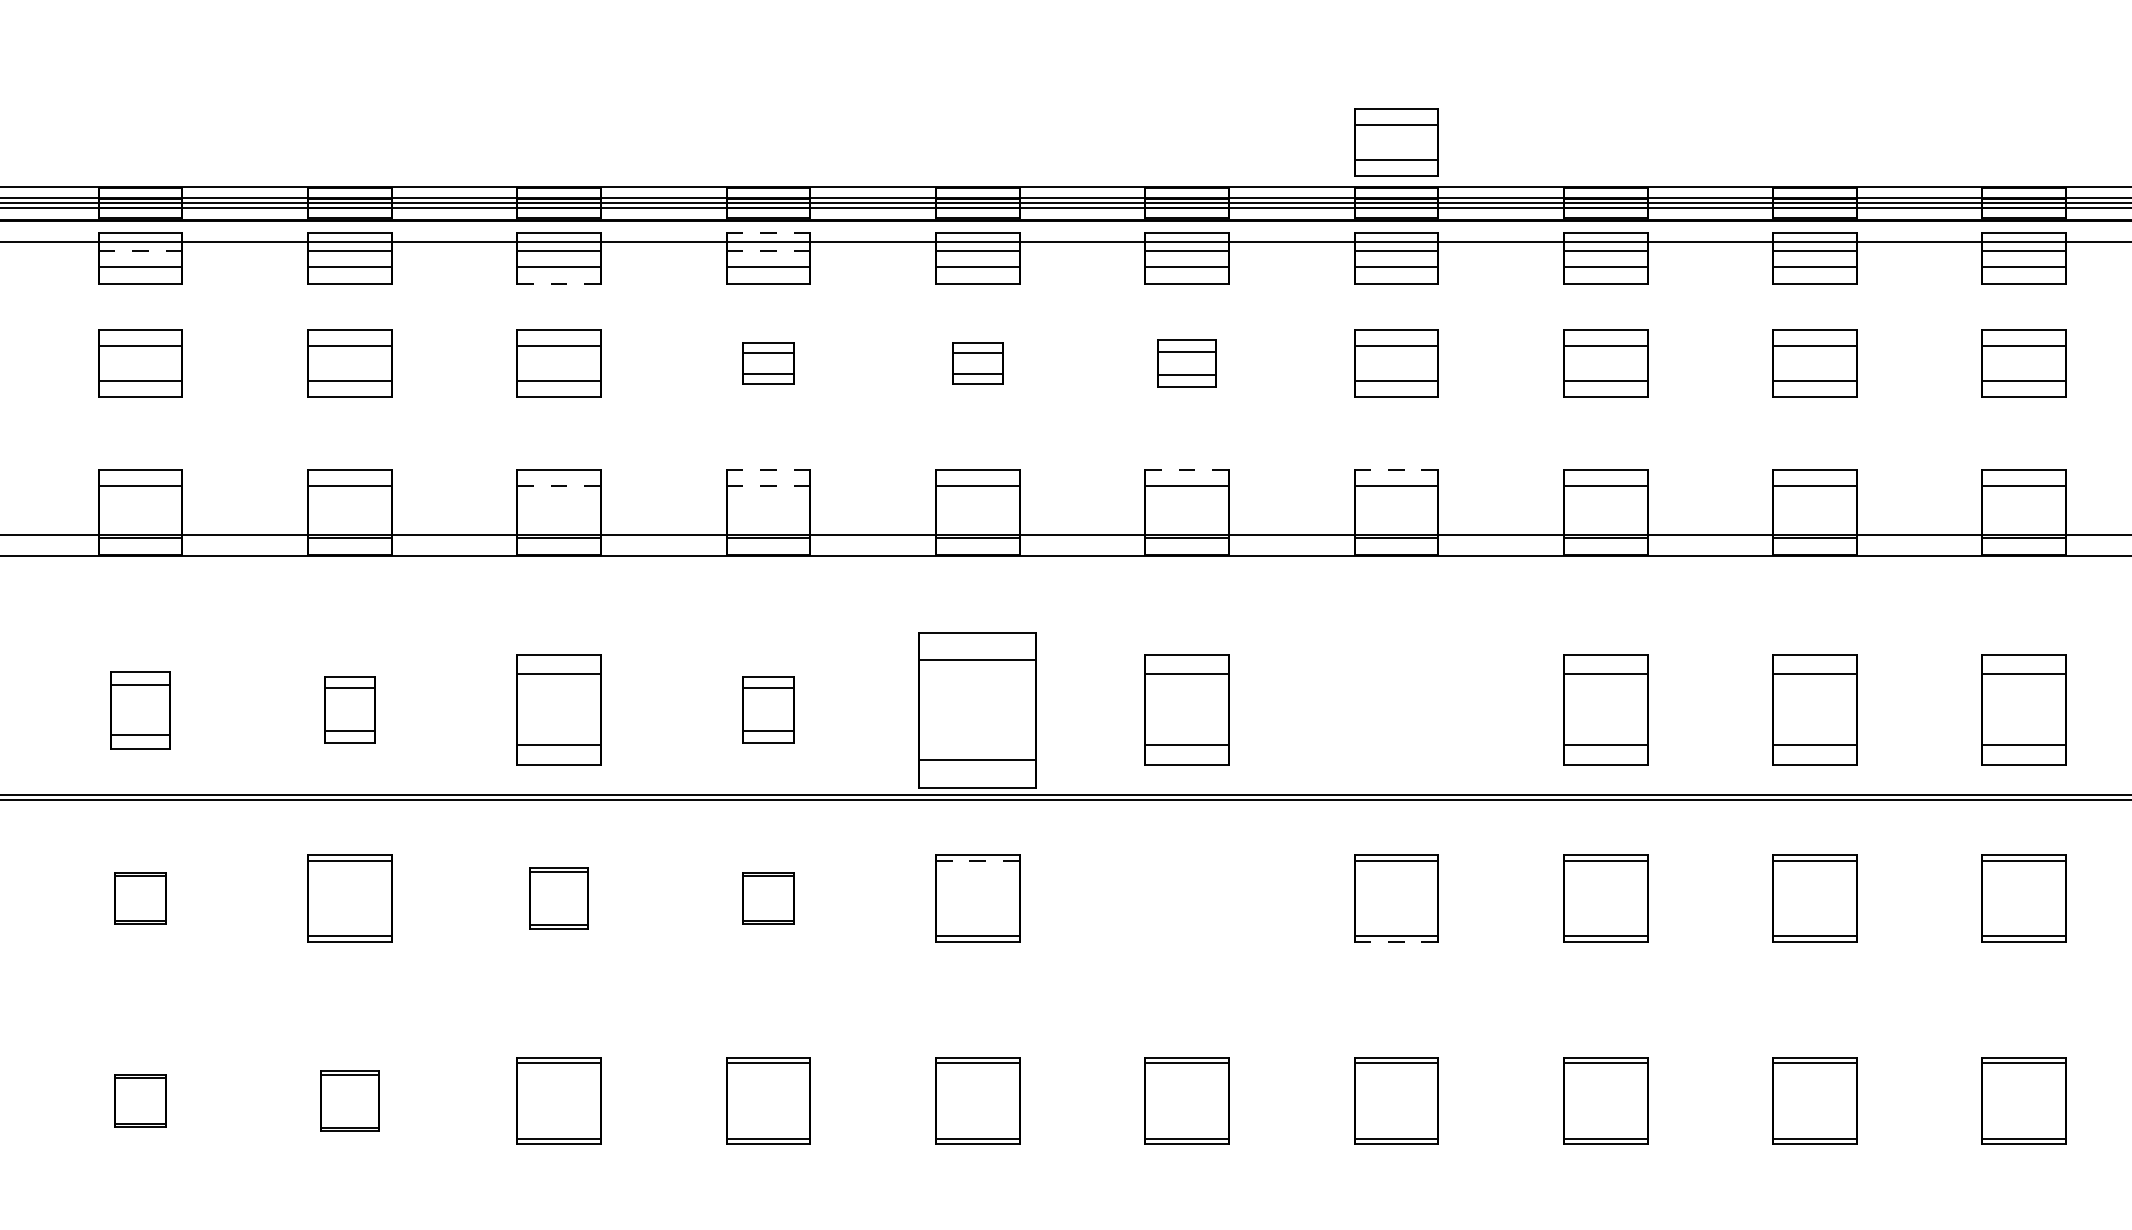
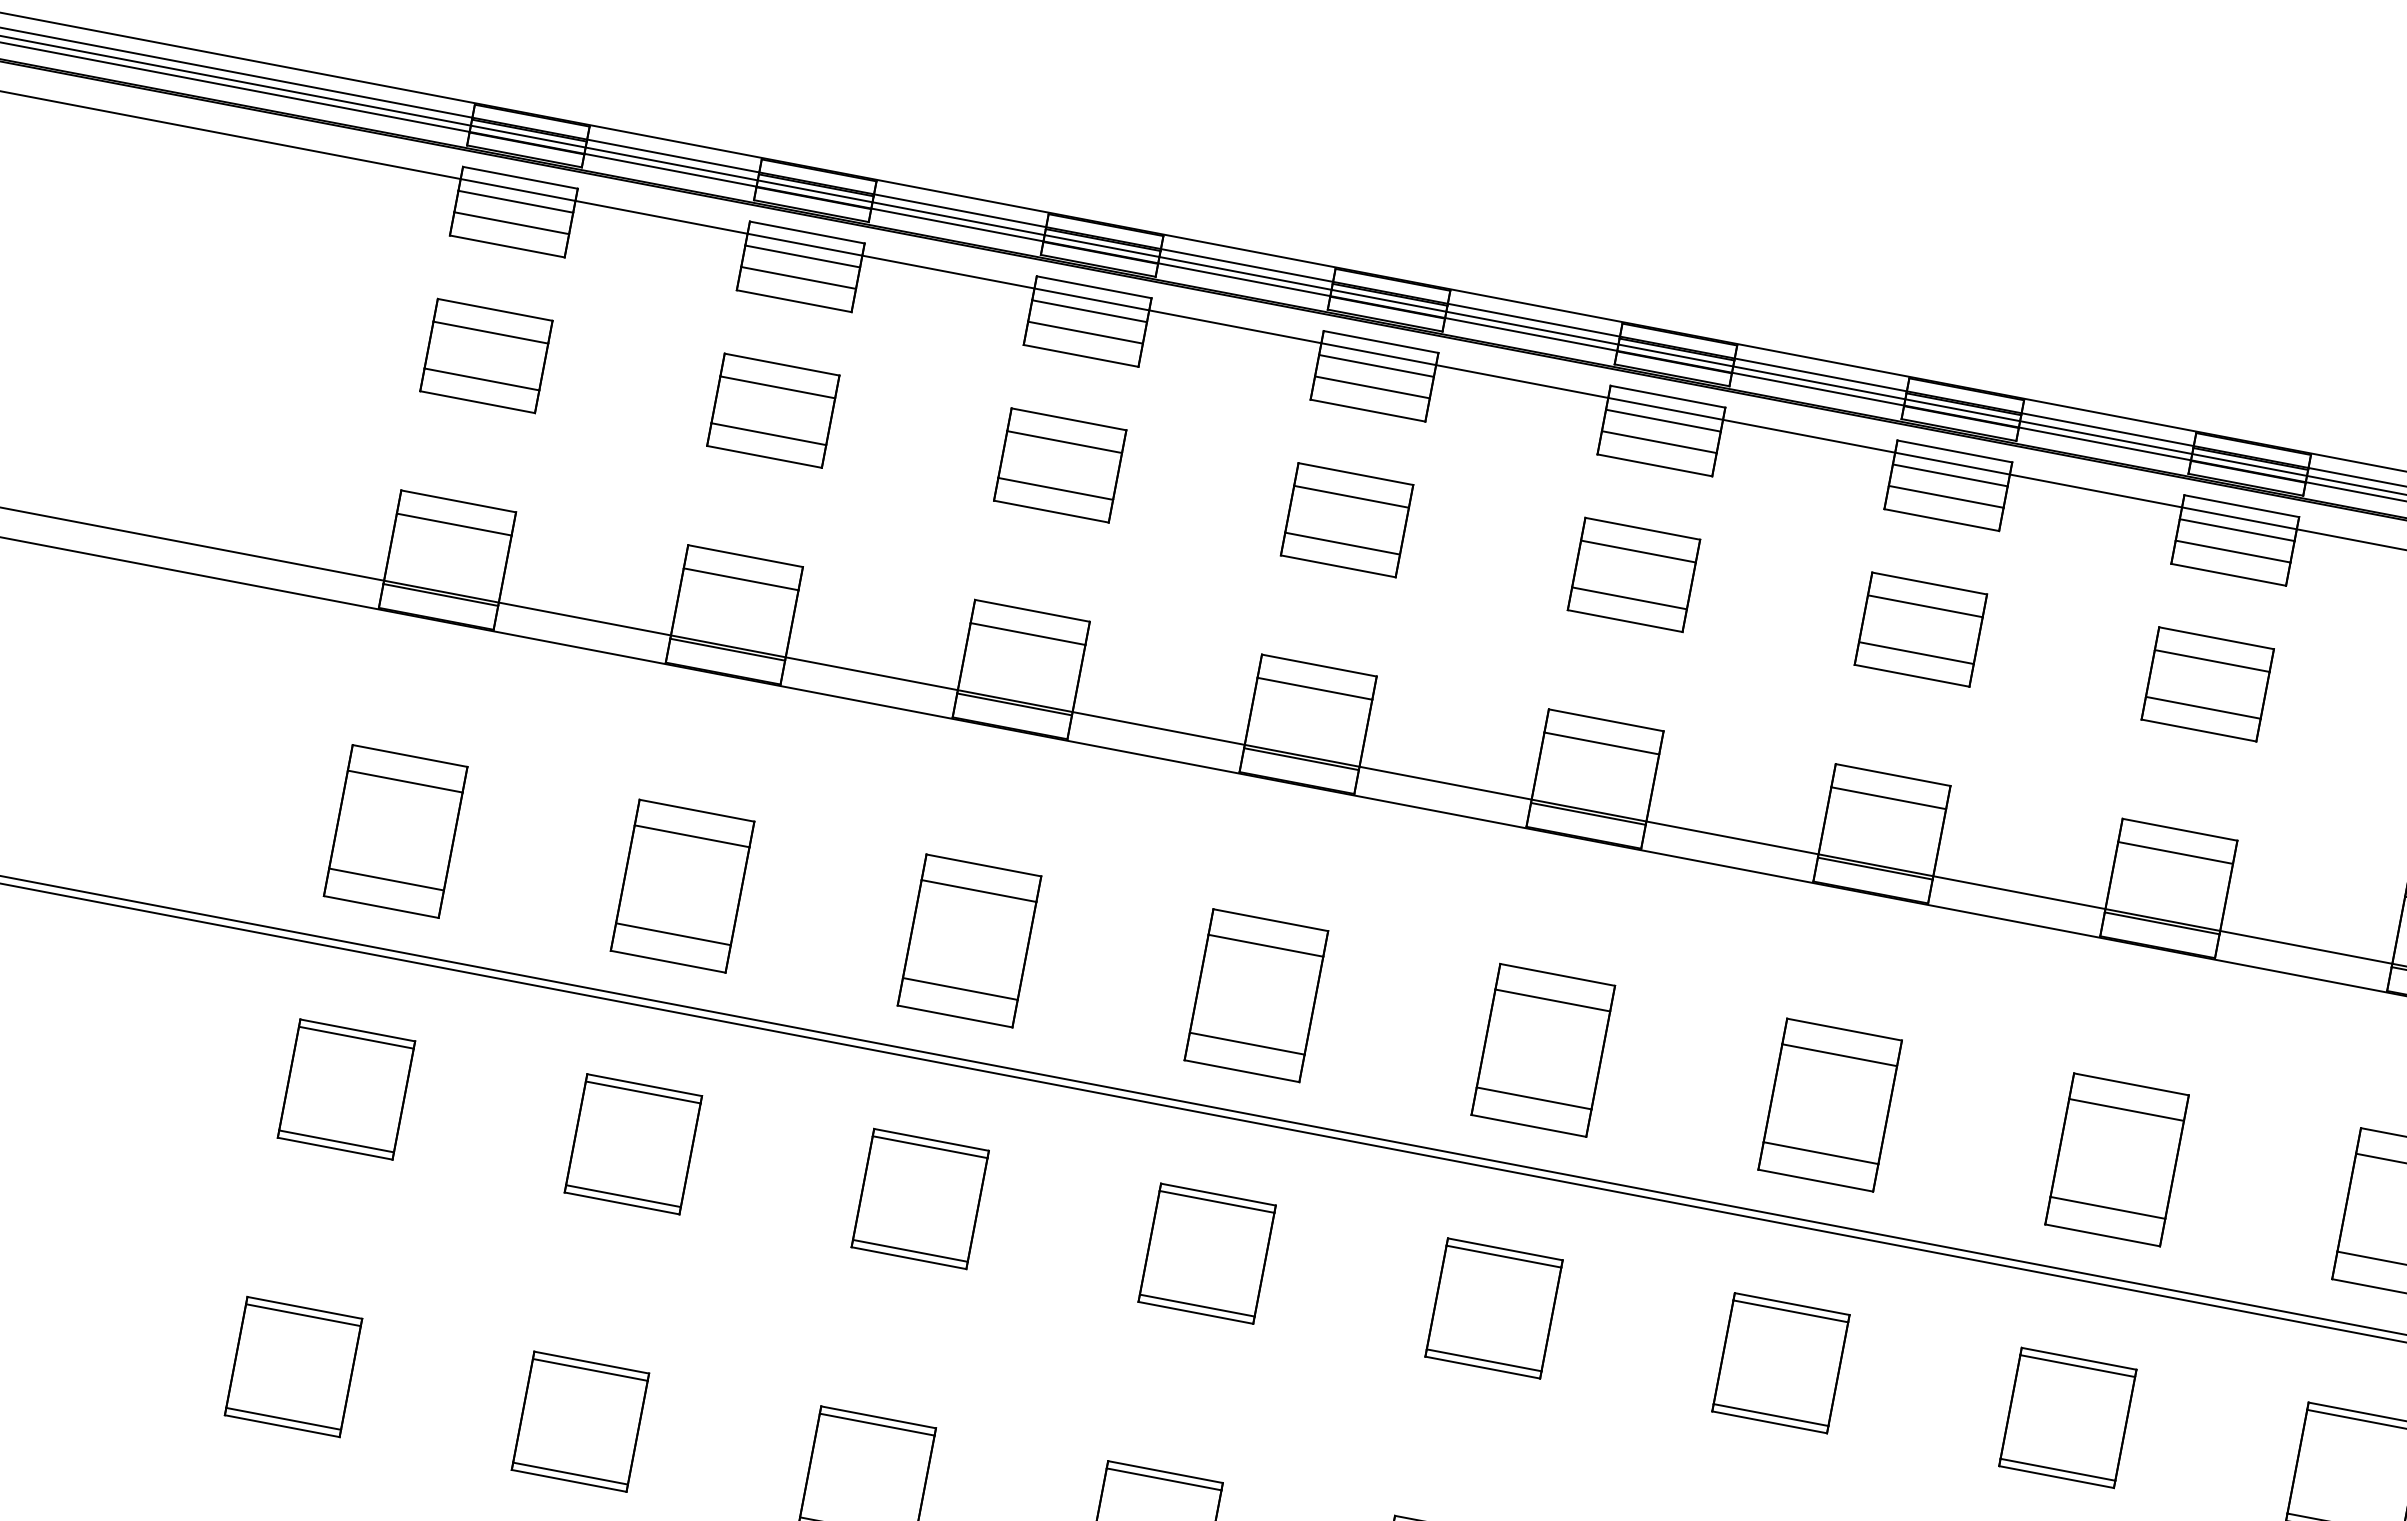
part: (1396, 142) -> (2265, 381), removed
line: (768, 233) -> (1381, 342), dashed -> solid
line: (140, 250) -> (516, 201), dashed -> solid
line: (768, 250) -> (1376, 365), dashed -> solid
line: (559, 283) -> (1081, 356), dashed -> solid
part: (768, 363) -> (1347, 520), size x1.67
part: (977, 363) -> (1633, 574), size x1.67
part: (1186, 363) -> (1920, 629), size x1.43
line: (768, 469) -> (1319, 665), dashed -> solid
line: (1187, 469) -> (1893, 775), dashed -> solid
line: (1396, 469) -> (2180, 829), dashed -> solid
line: (559, 486) -> (1028, 634), dashed -> solid
line: (768, 486) -> (1315, 688), dashed -> solid
part: (140, 709) -> (396, 830), size x1.43
part: (349, 709) -> (682, 884), size x1.67
part: (768, 709) -> (1256, 994), size x1.67
part: (977, 709) -> (1543, 1049), size x0.71
part: (1396, 709) -> (2117, 1158), added
line: (977, 860) -> (1503, 1256), dashed -> solid
part: (140, 898) -> (346, 1089), size x1.67
part: (558, 898) -> (919, 1198), size x1.43
part: (768, 898) -> (1207, 1253), size x1.67
part: (1186, 898) -> (1780, 1362), added
line: (1396, 941) -> (2056, 1476), dashed -> solid
part: (140, 1100) -> (293, 1366), size x1.67
part: (349, 1100) -> (580, 1420), size x1.43

